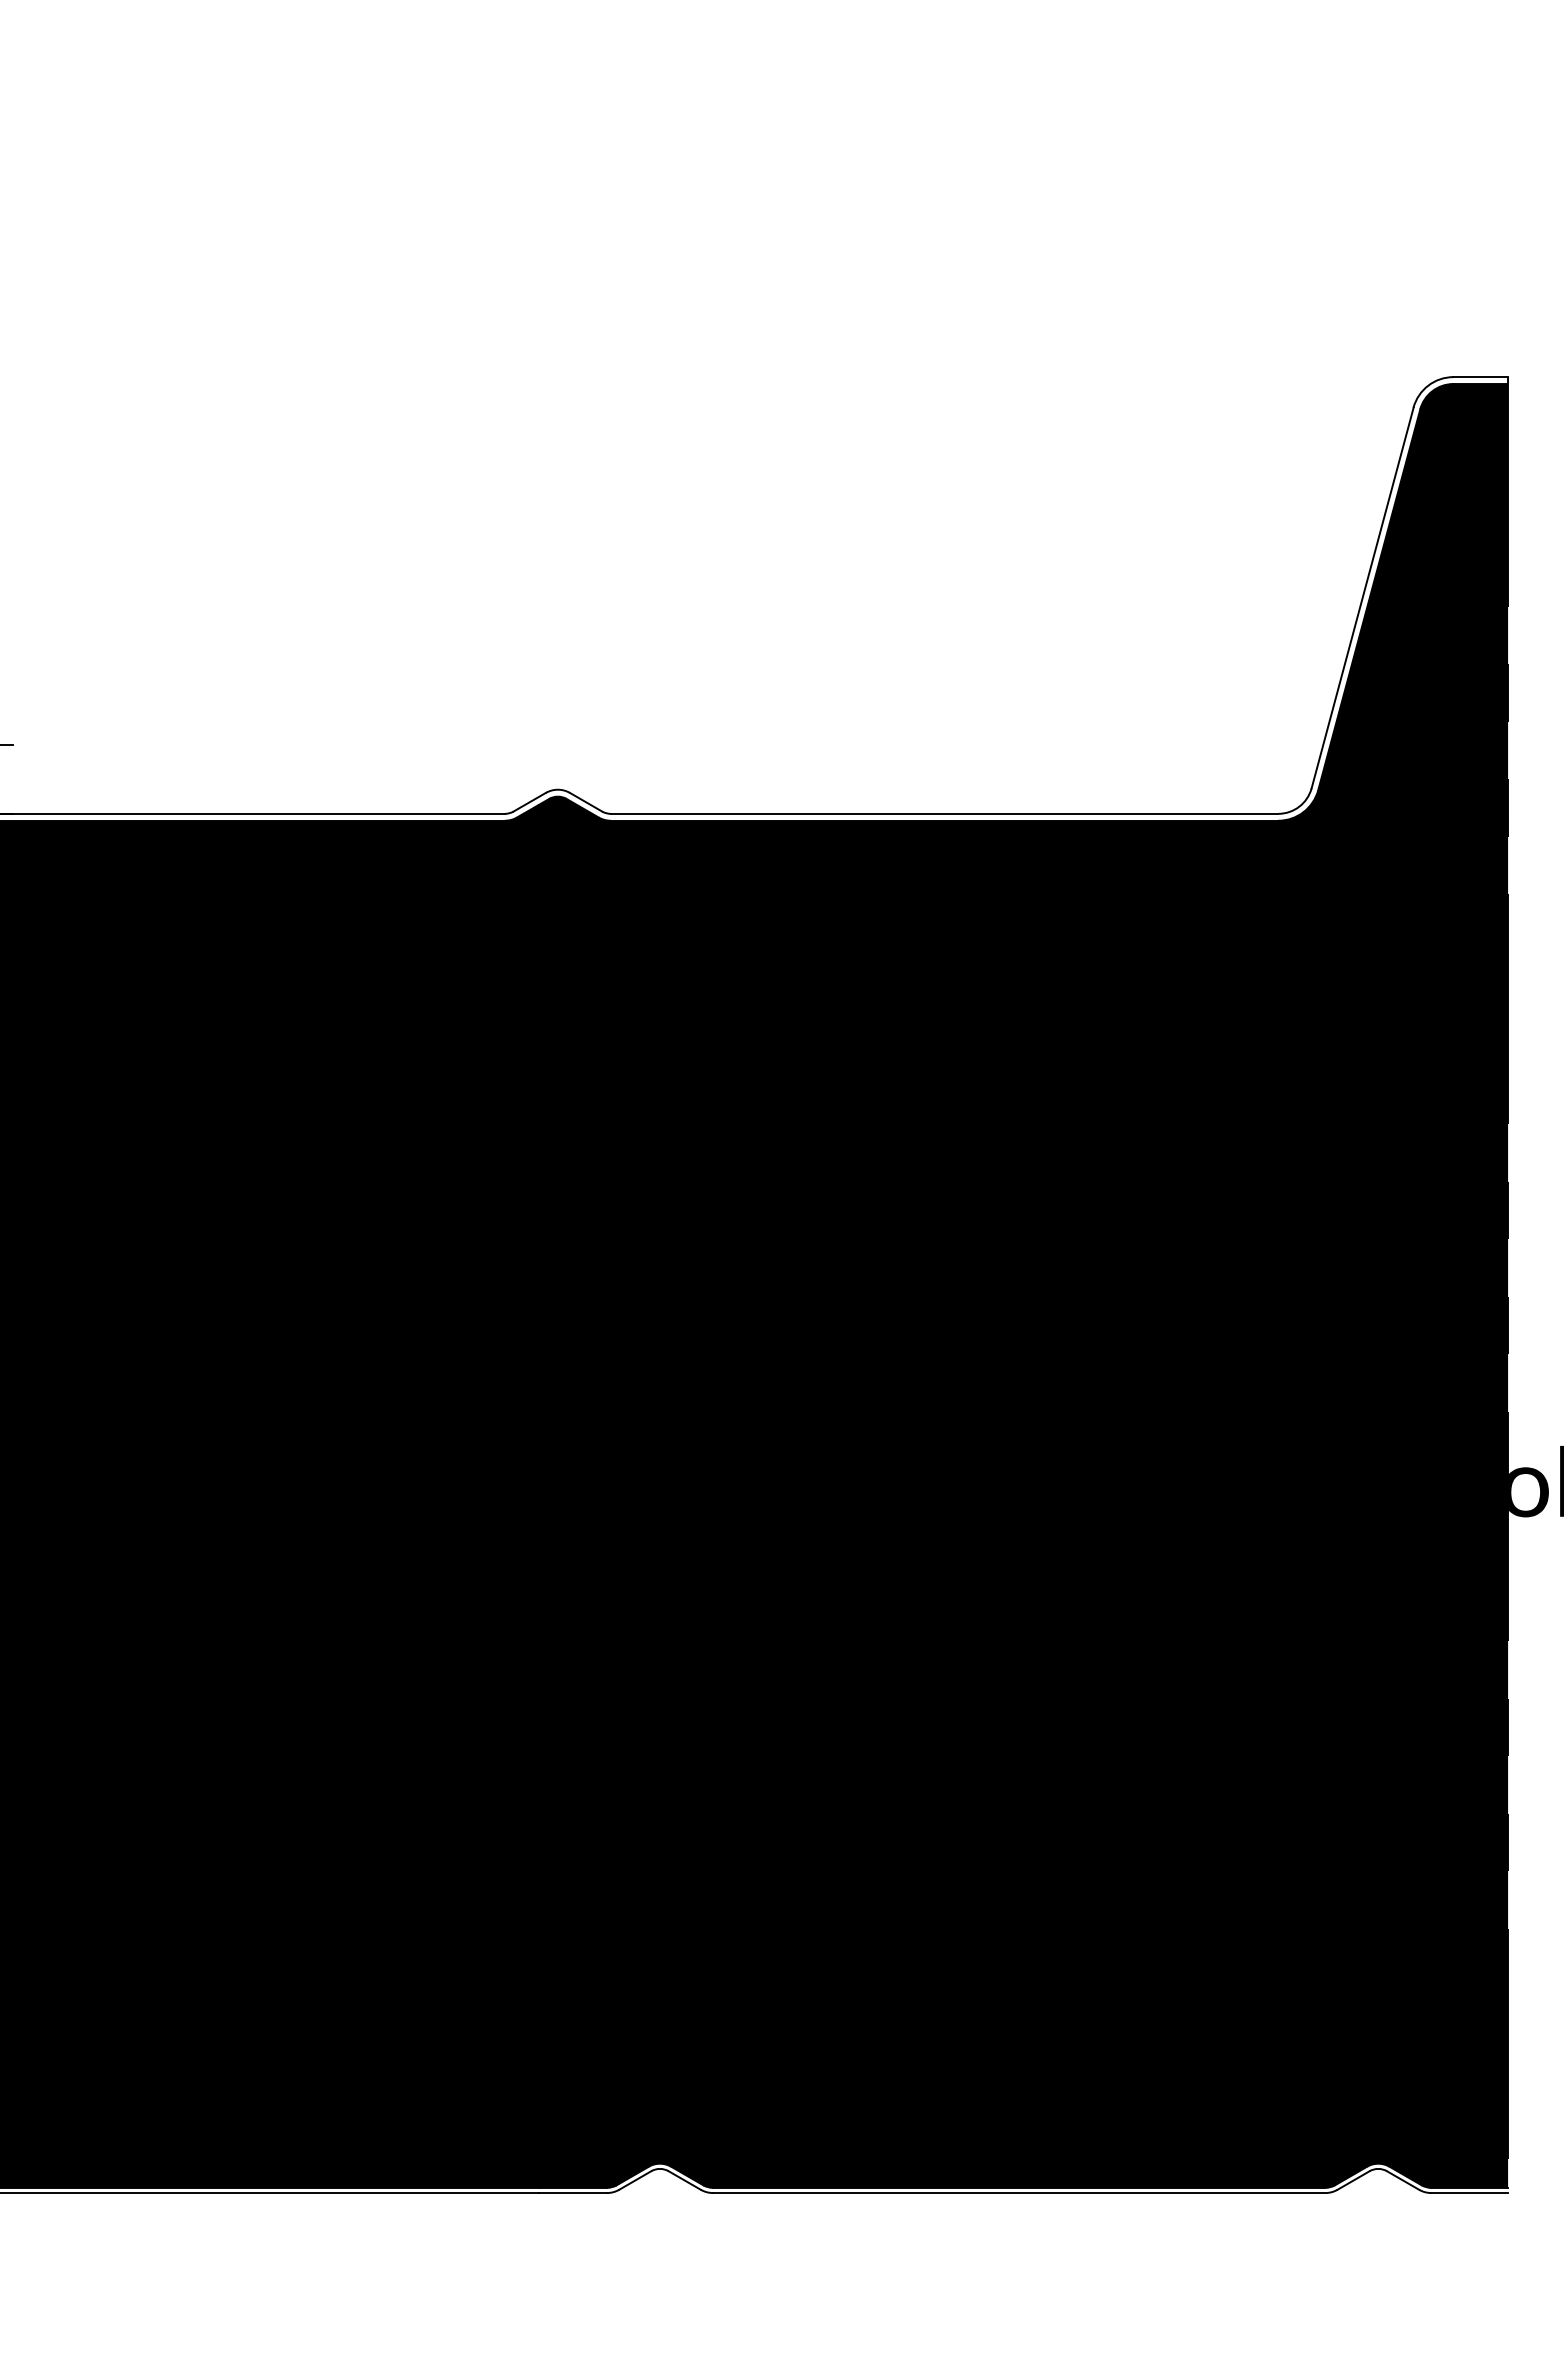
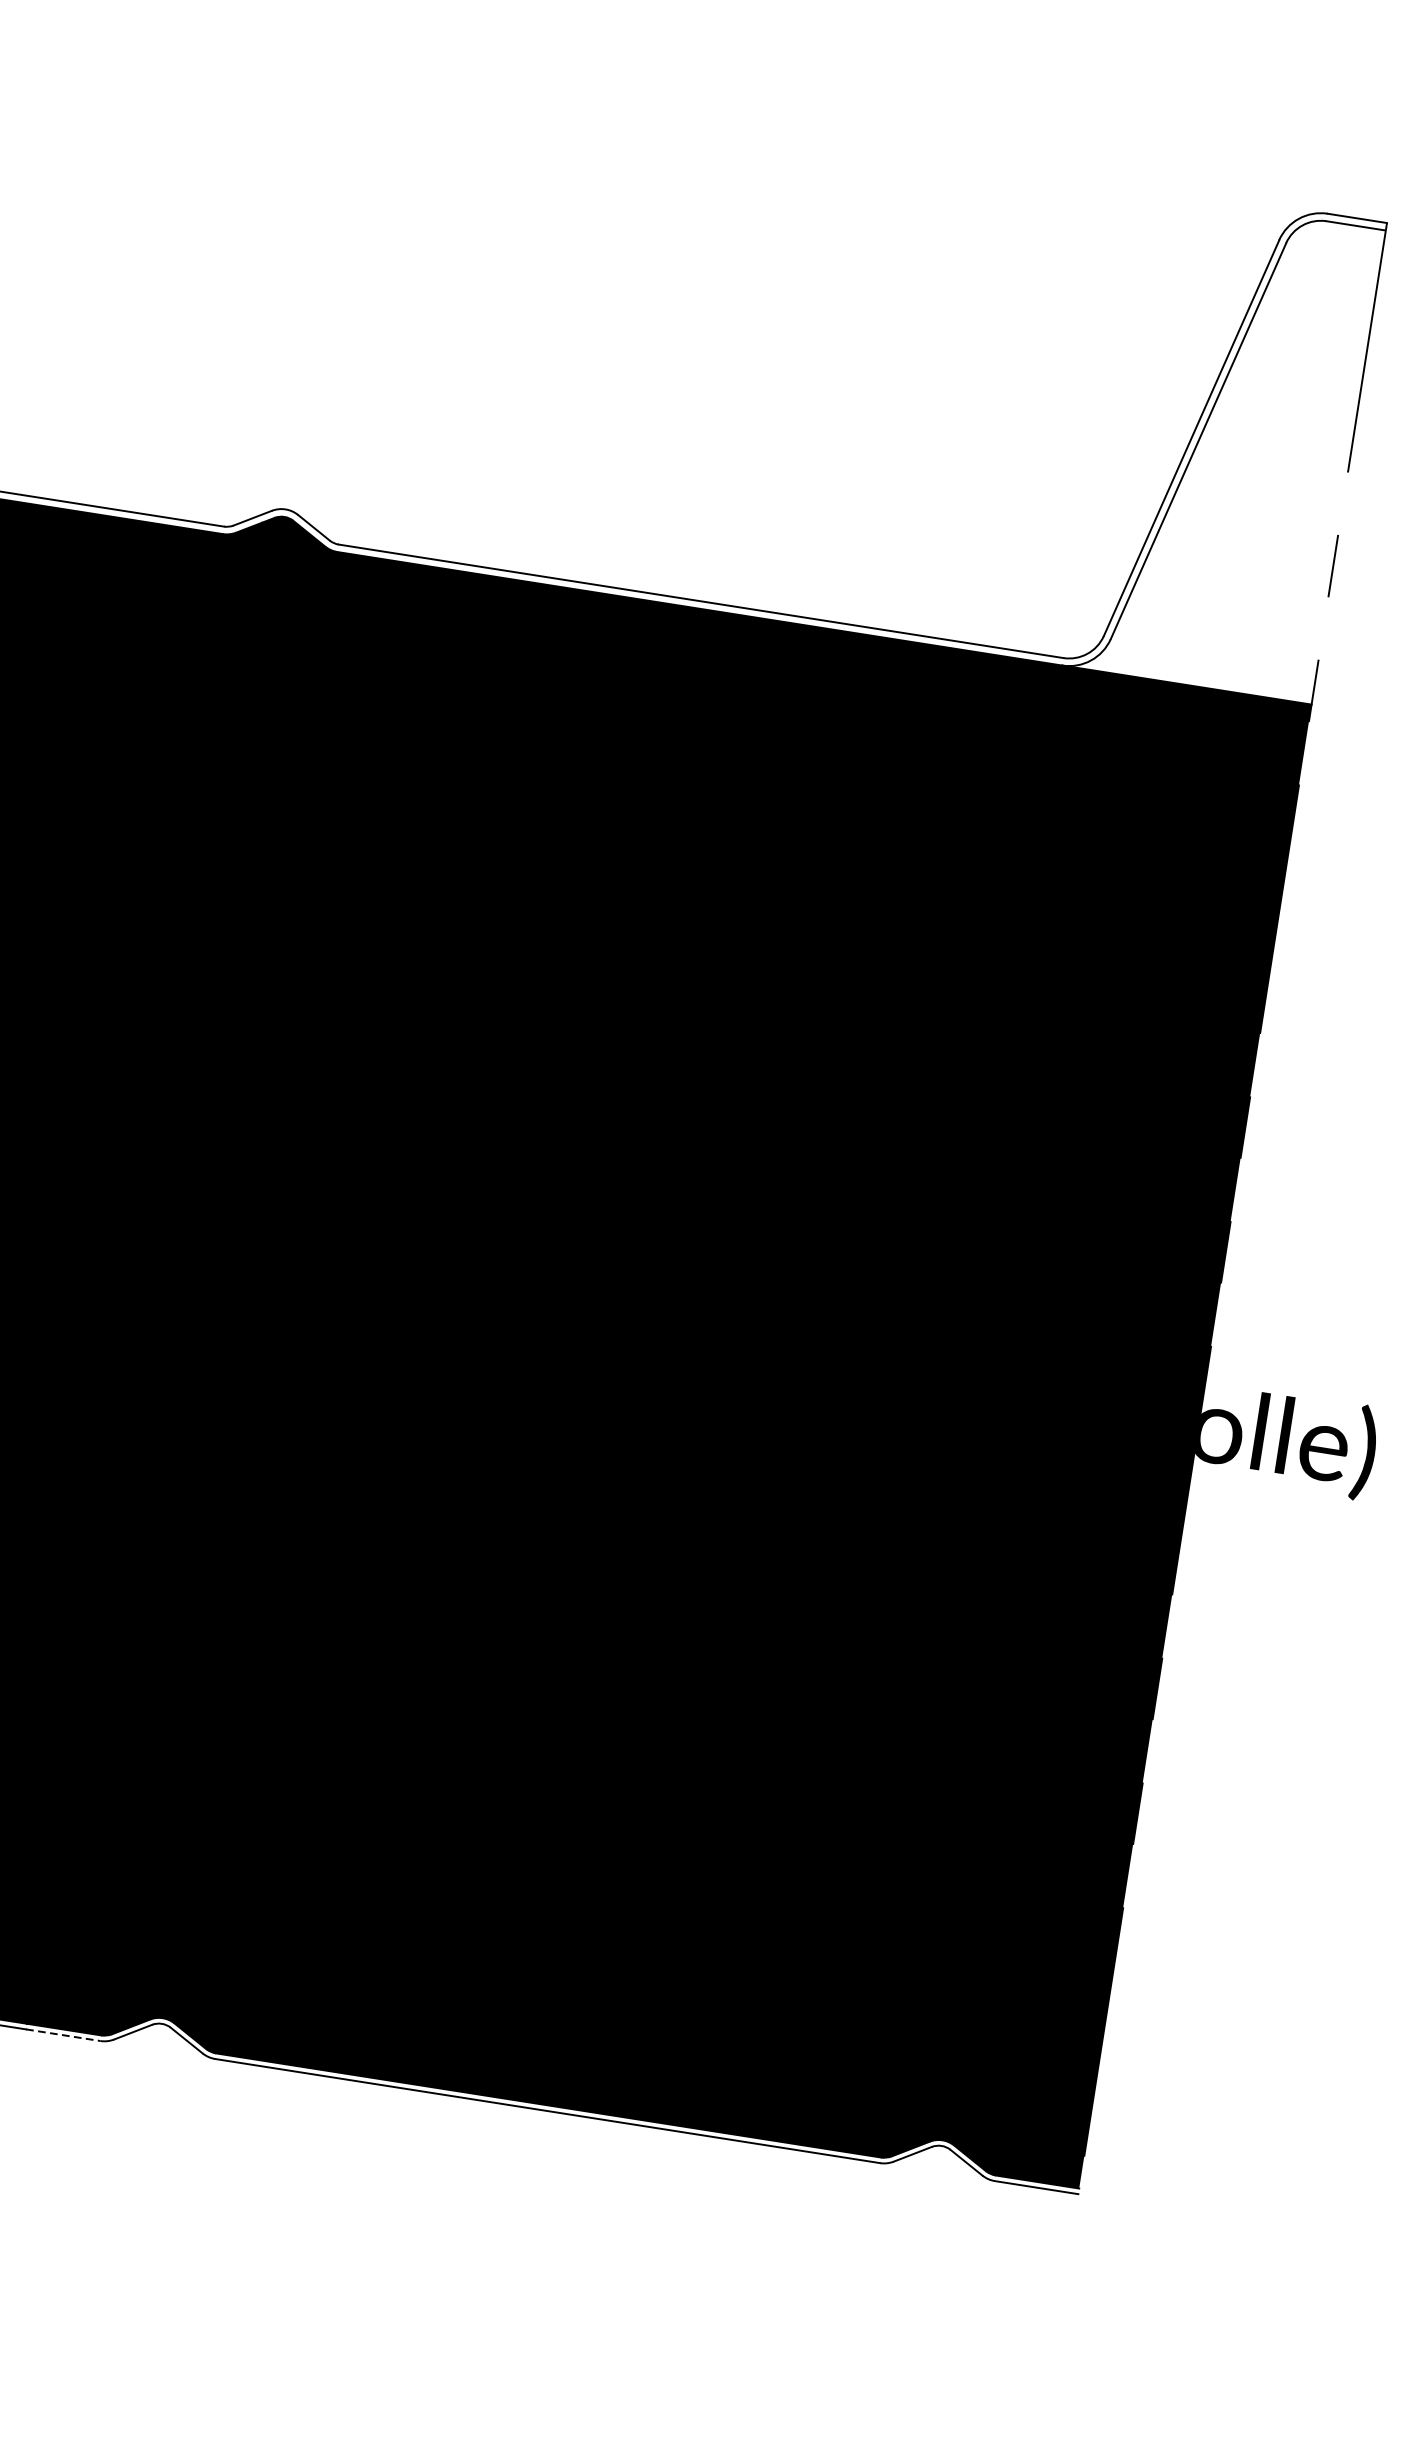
fill: (1393, 602) -> (1224, 448), removed
line: (573, 2193) -> (63, 2035), solid -> dashed

